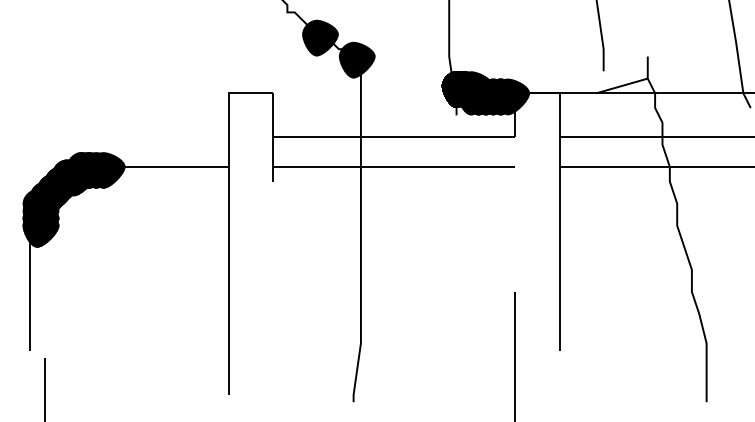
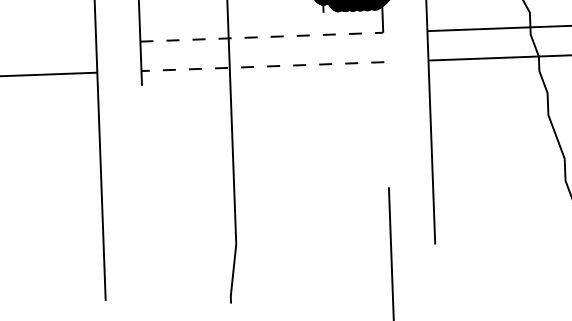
line: (394, 137) -> (262, 37), solid -> dashed
line: (393, 166) -> (262, 66), solid -> dashed

